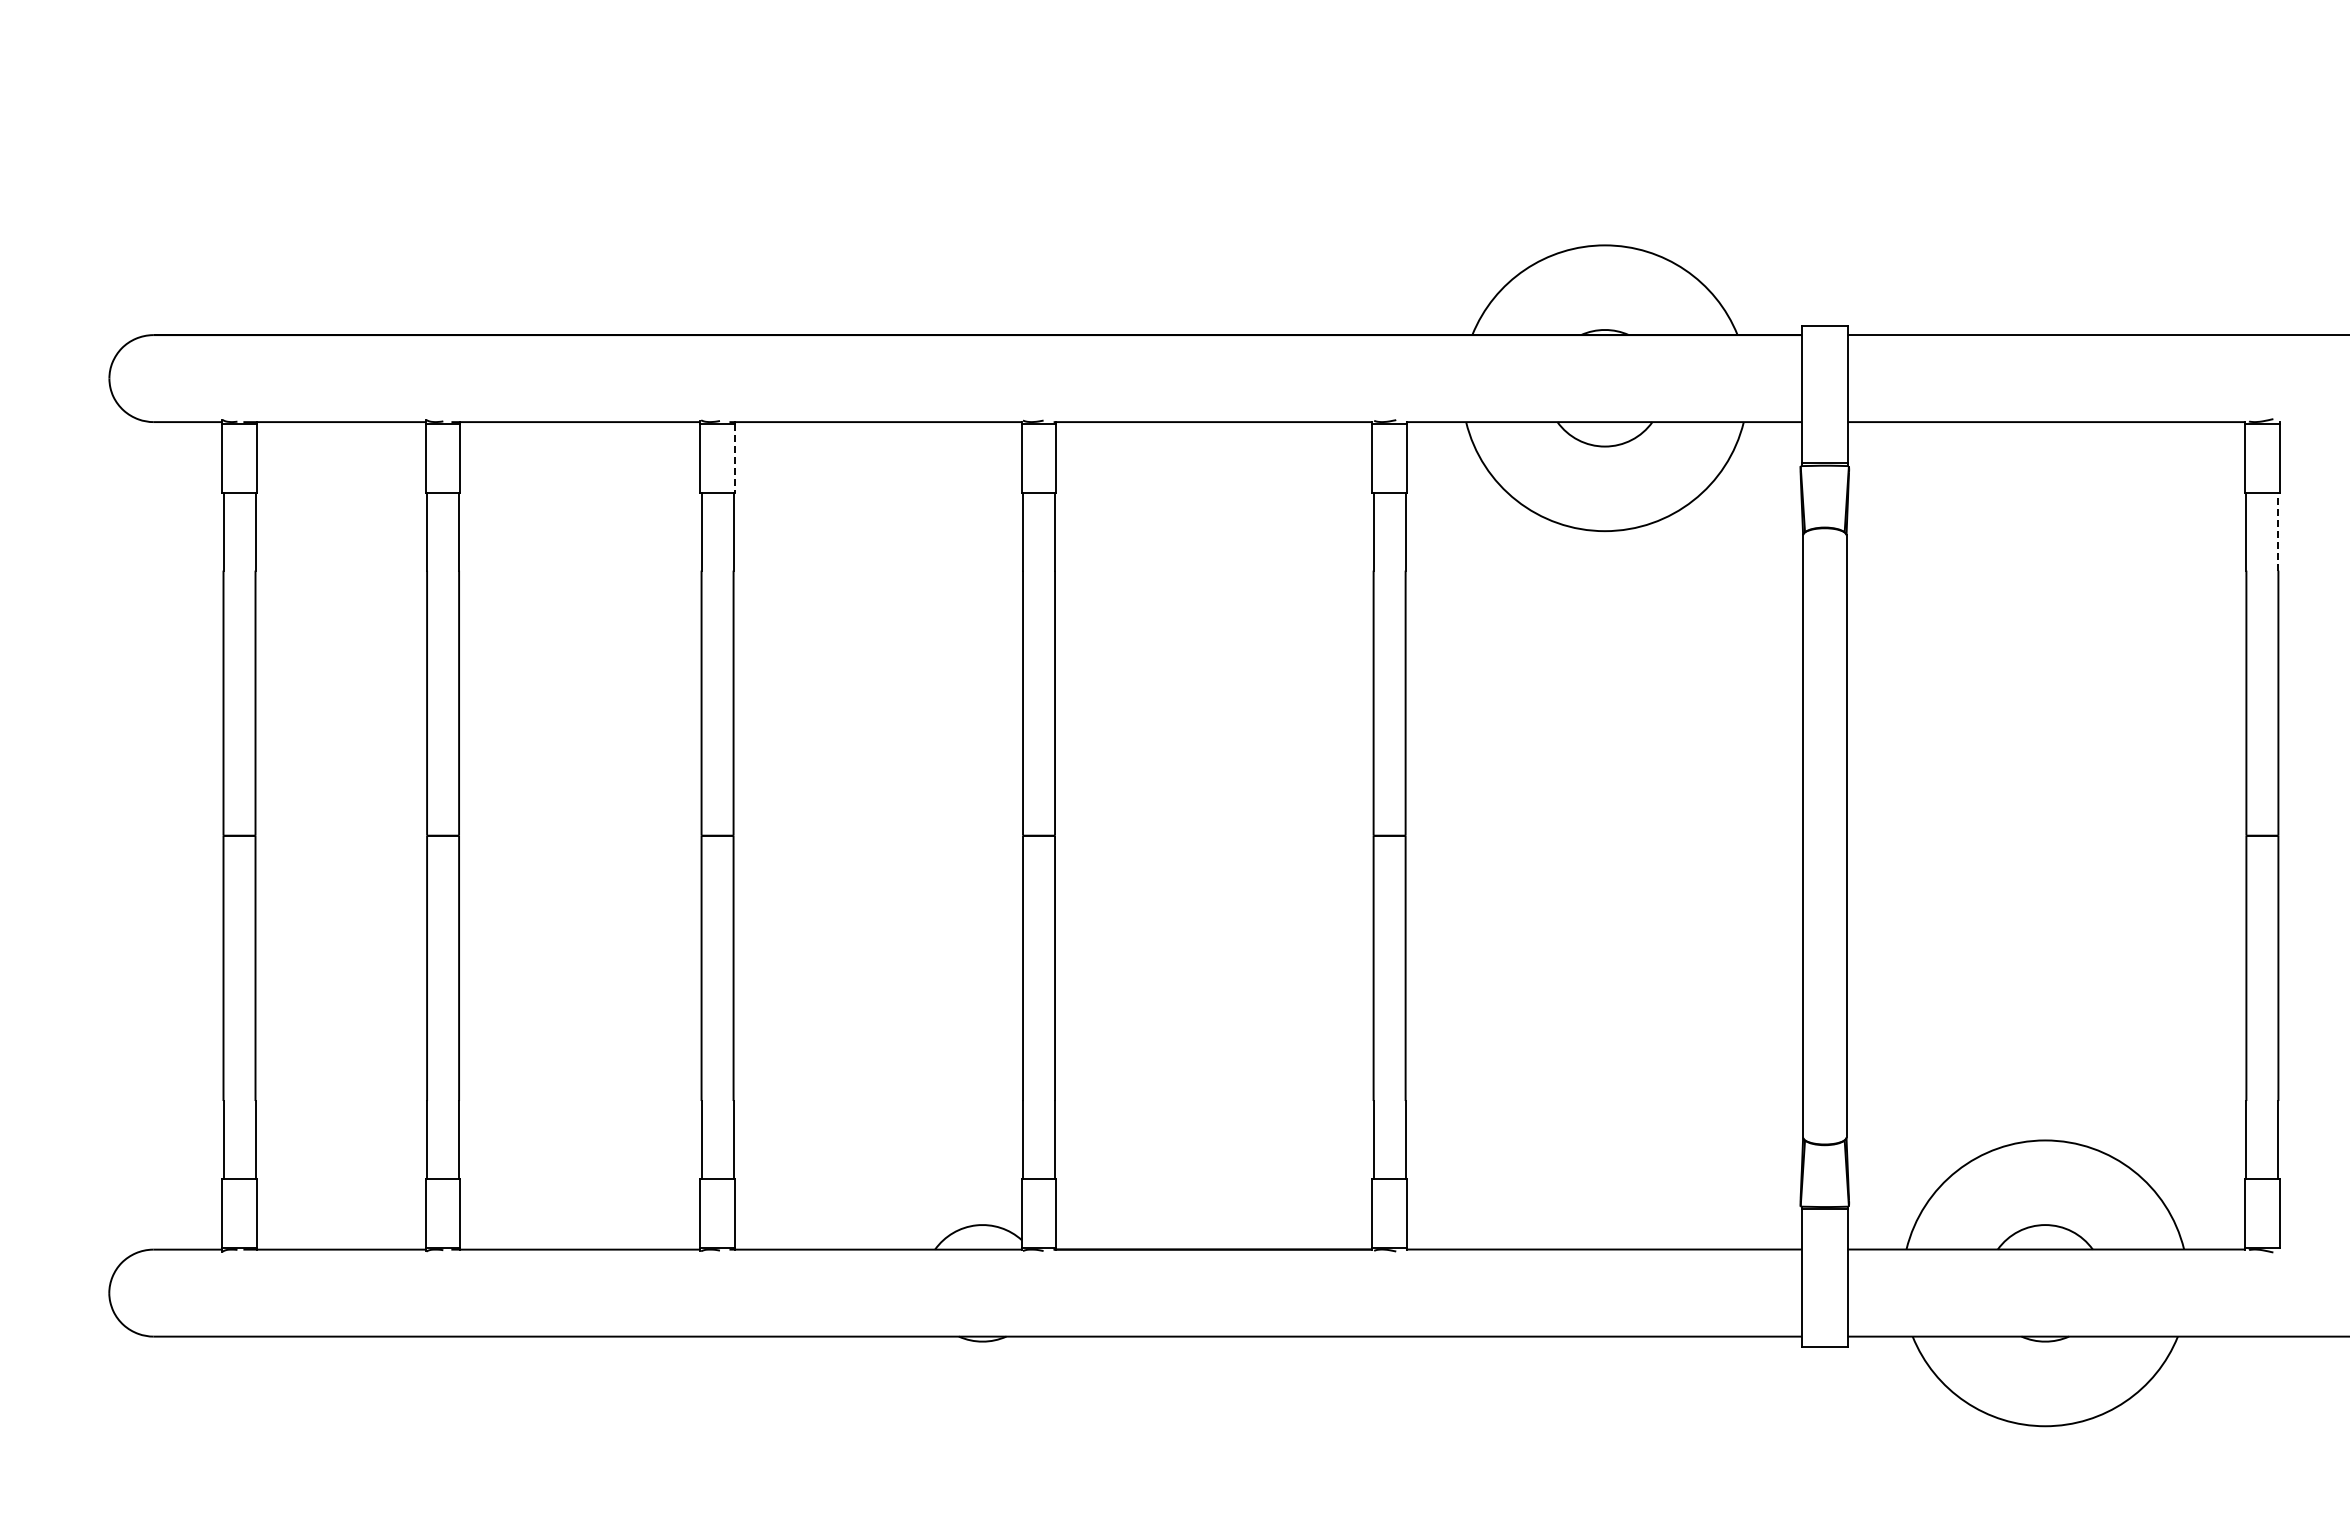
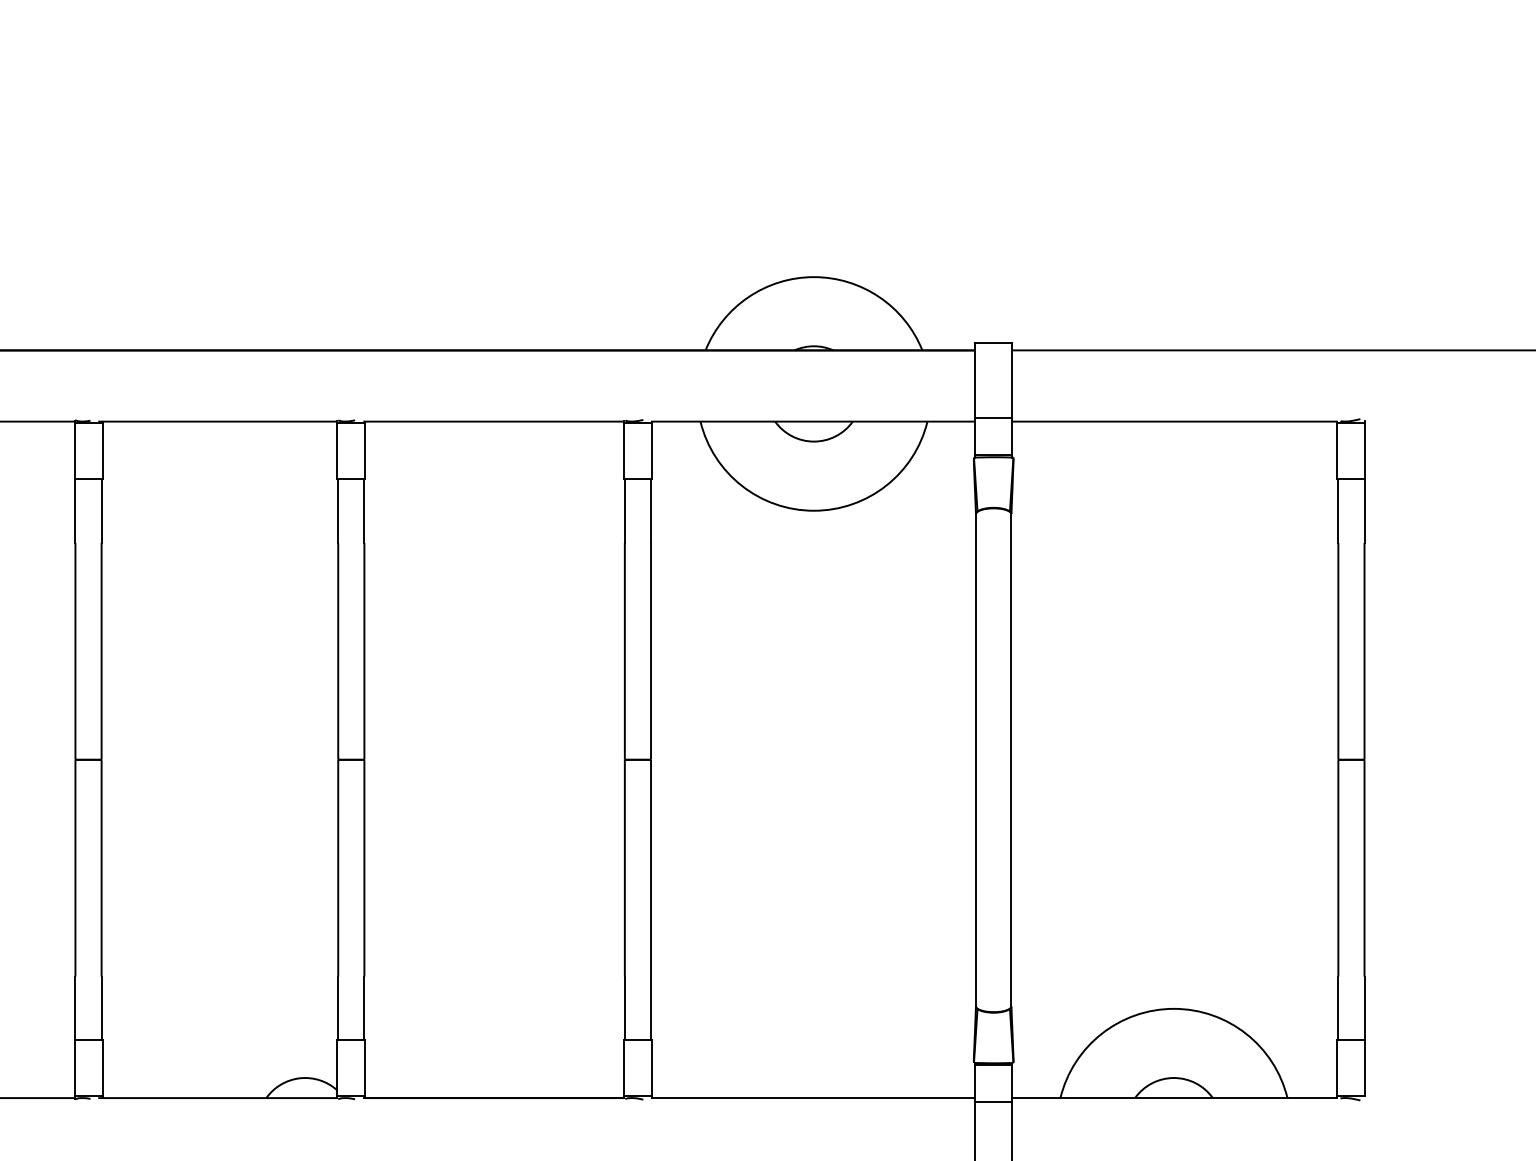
line: (1824, 418) -> (993, 418), added
line: (734, 458) -> (102, 451), dashed -> solid
line: (2278, 531) -> (1364, 511), dashed -> solid
line: (1824, 1254) -> (993, 1102), added

